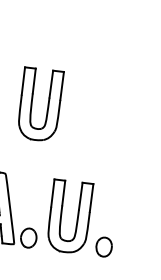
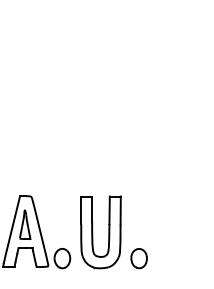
part: (32, 104) -> (50, 123), removed

